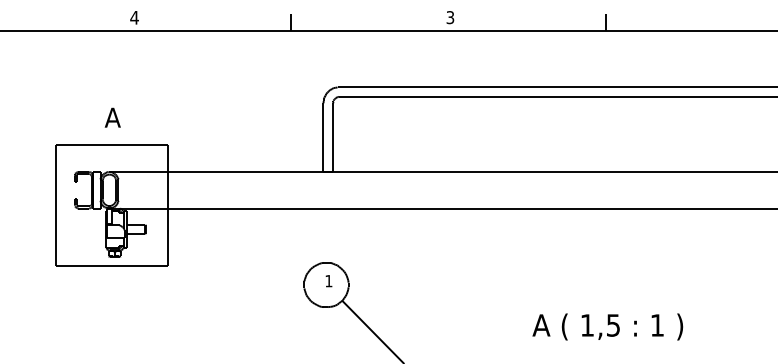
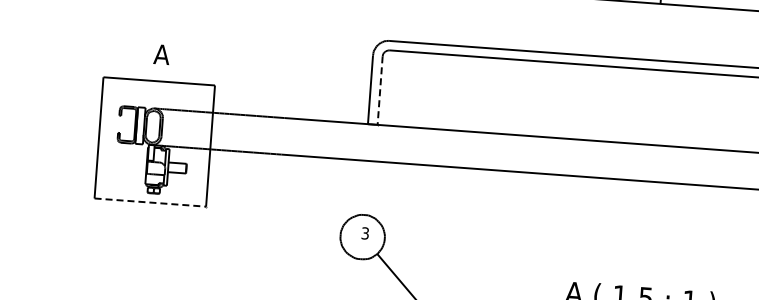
line: (333, 138) -> (380, 91), solid -> dashed
line: (113, 266) -> (151, 203), solid -> dashed
text: (328, 280) -> (365, 232), 1 -> 3

